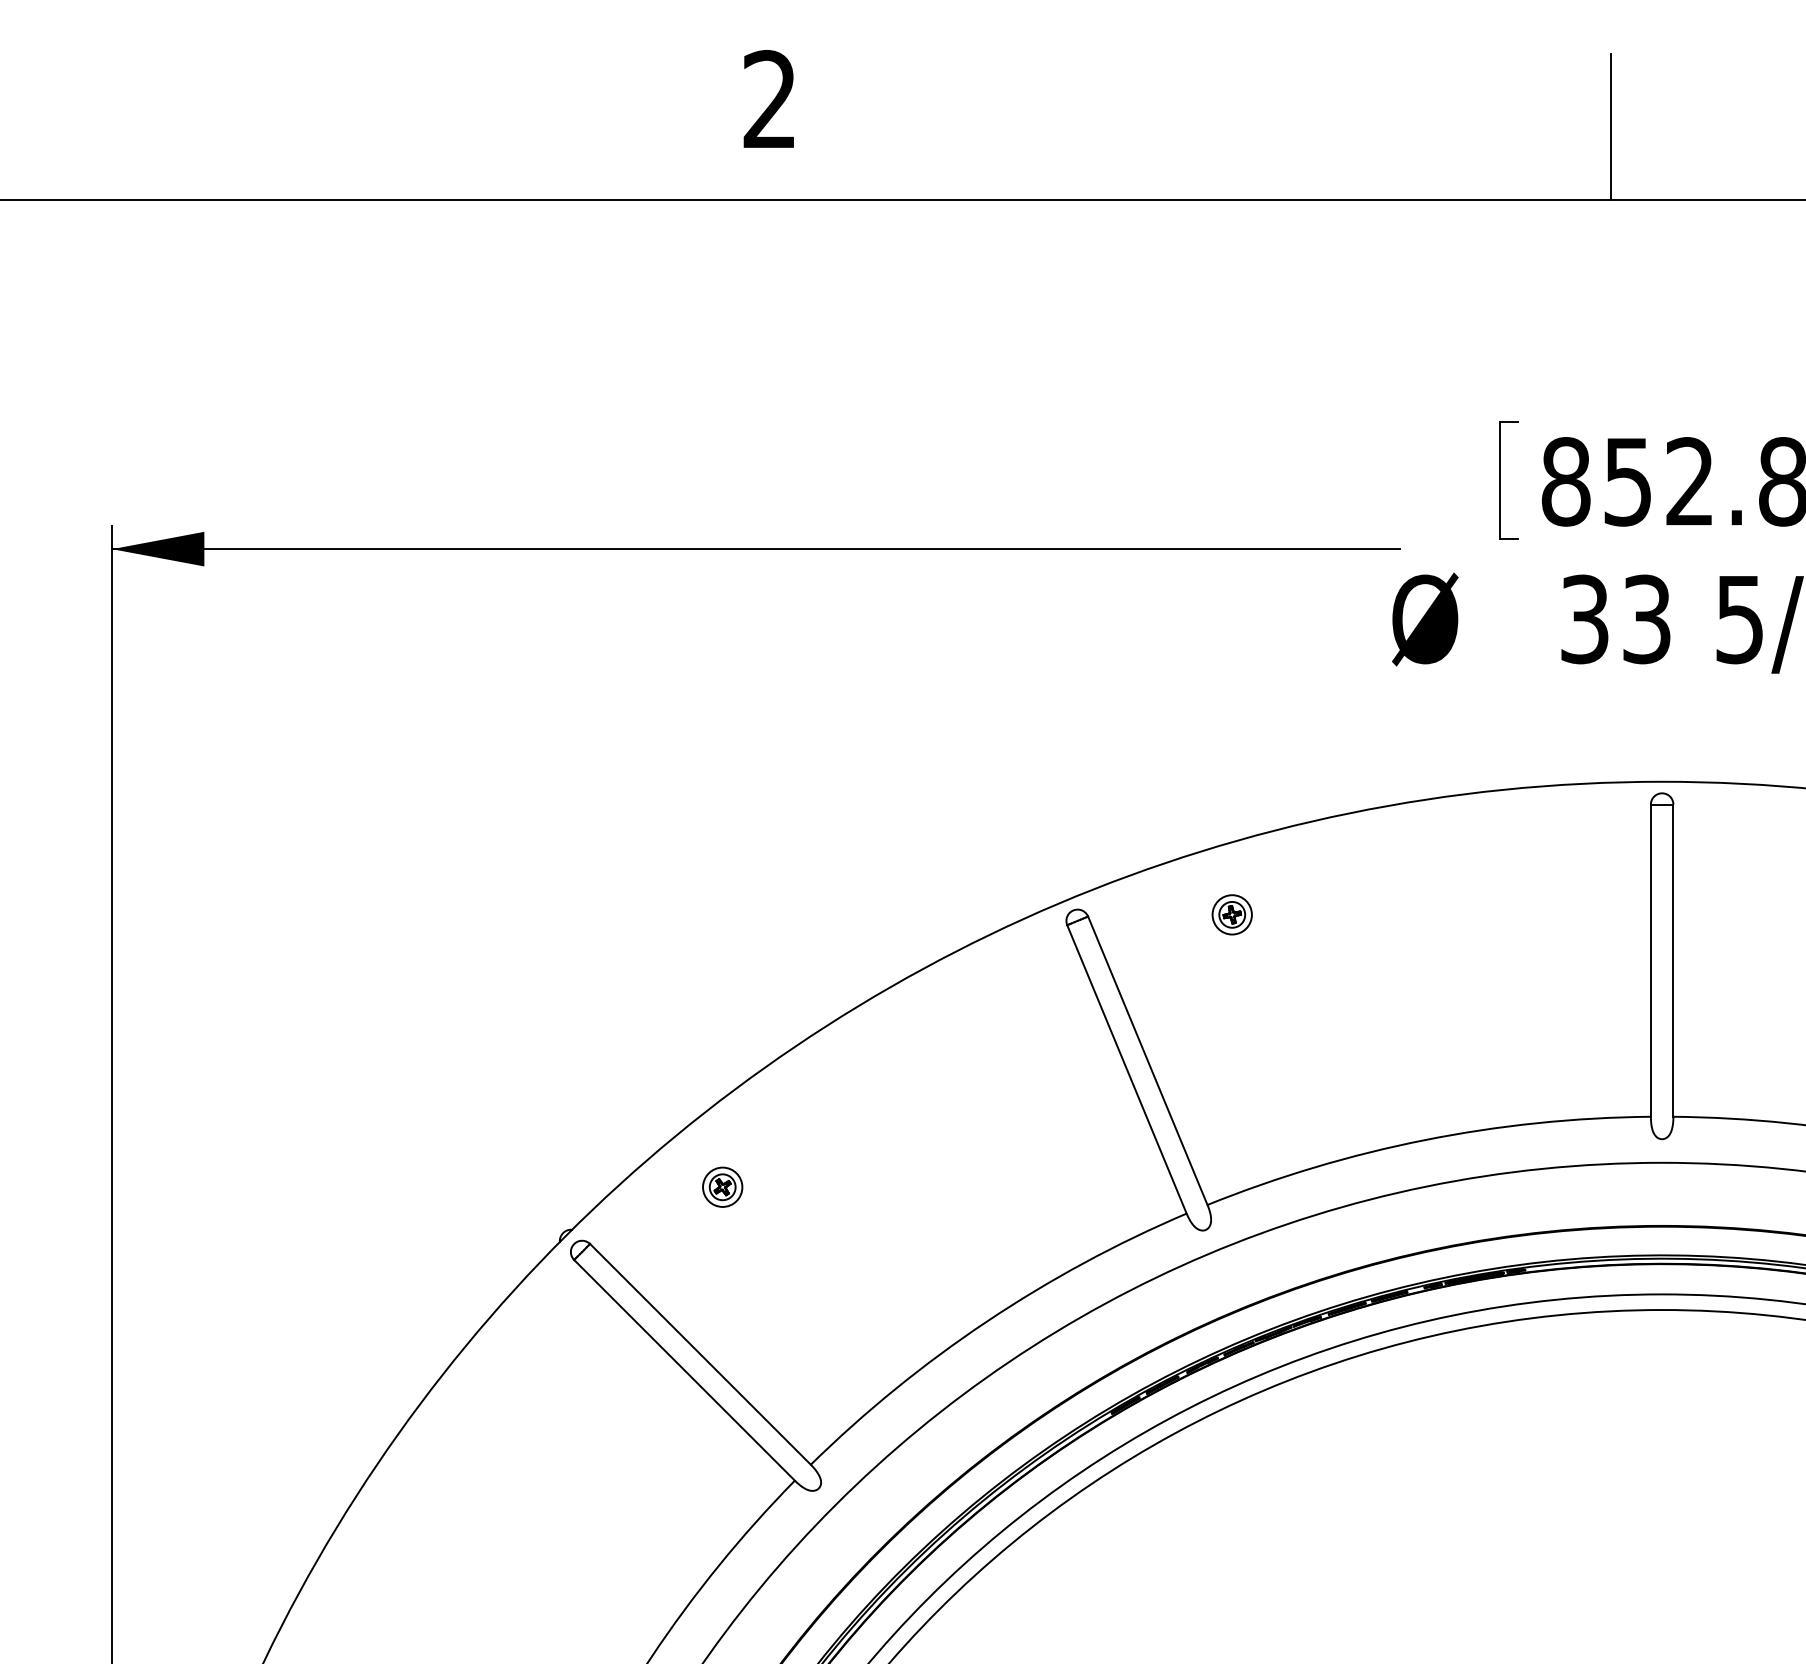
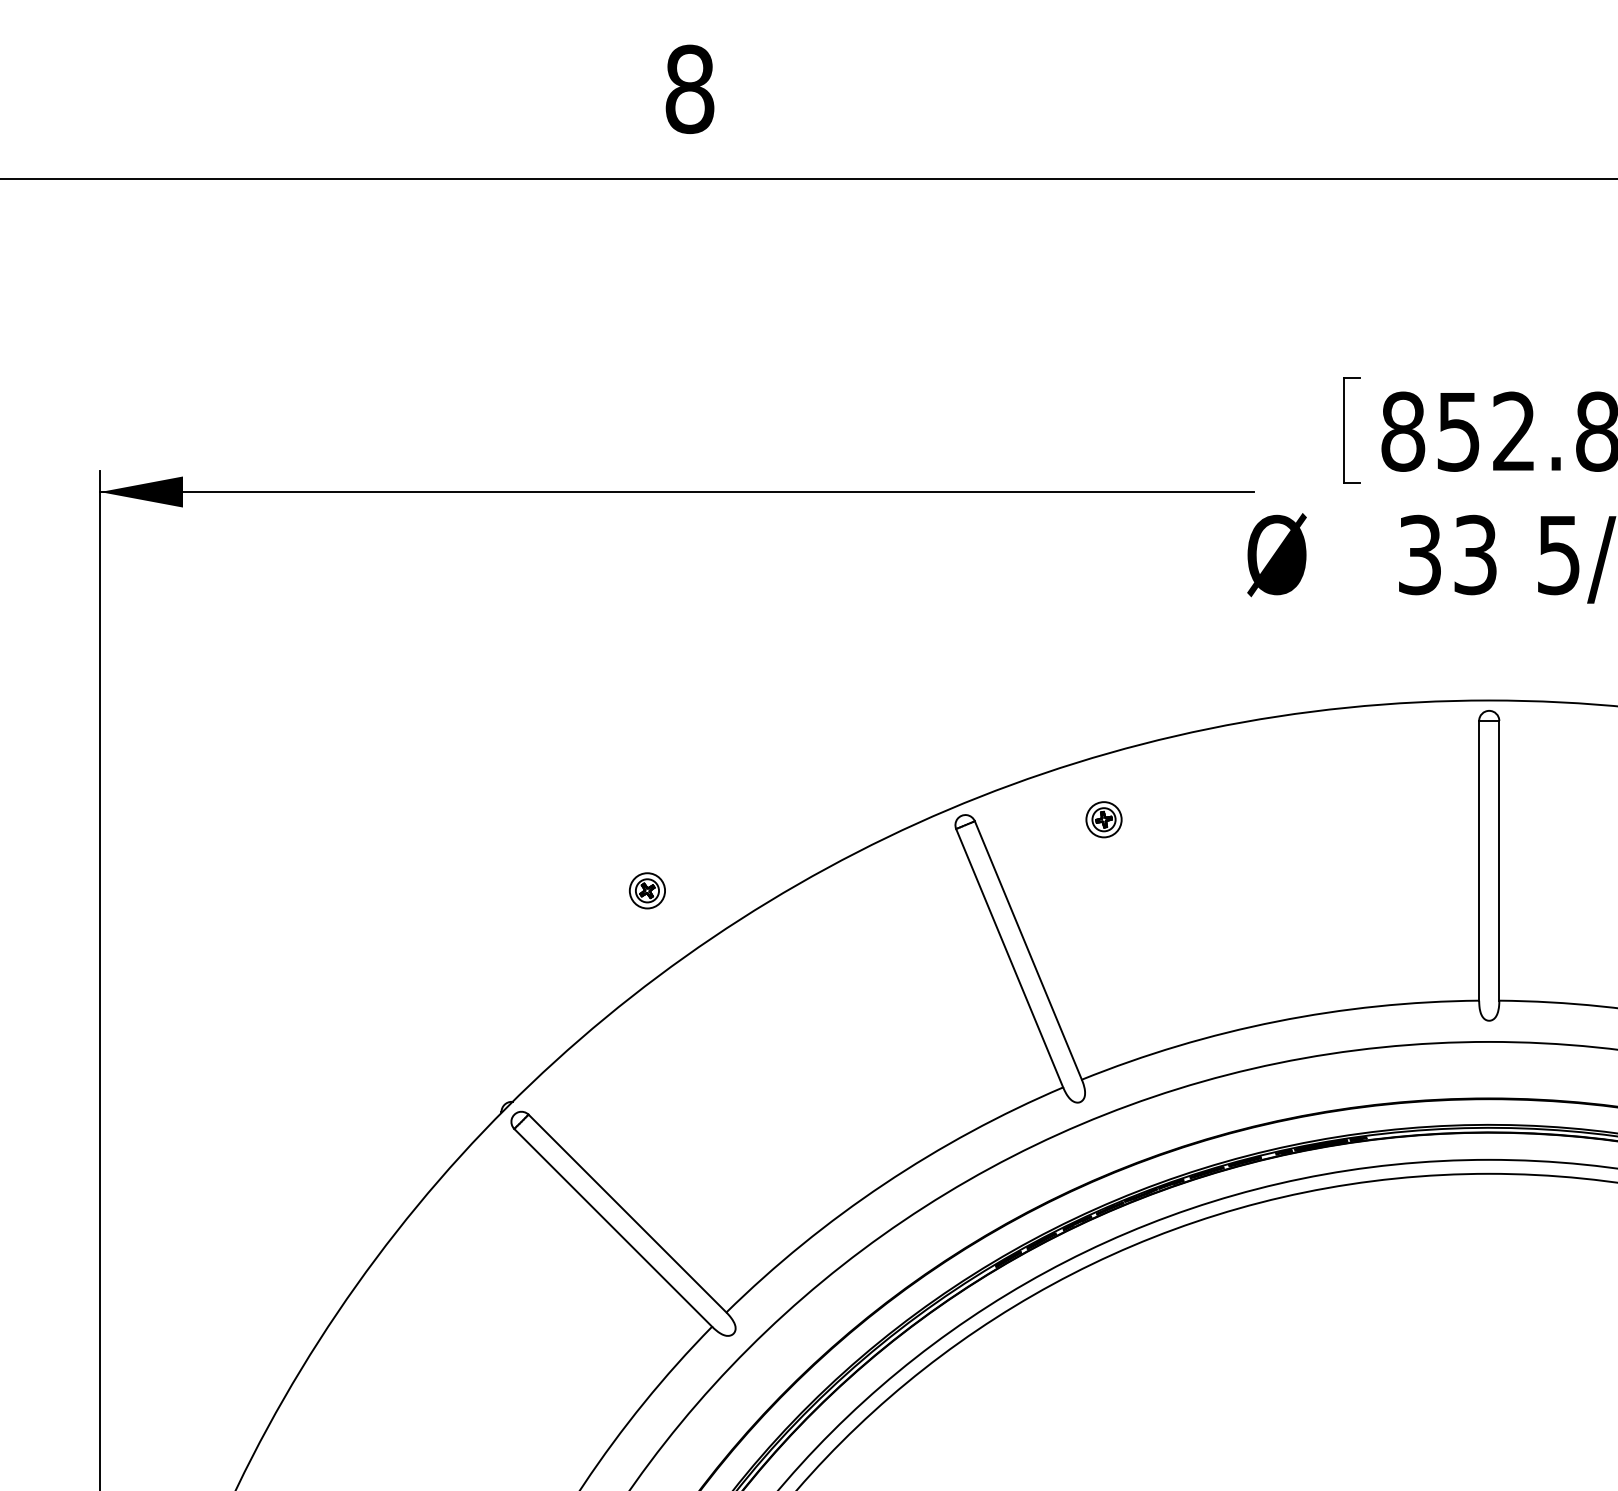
text: (769, 99) -> (689, 89), 2 -> 8
line: (1611, 126) -> (1443, 113), removed
part: (722, 1186) -> (647, 890), moved

